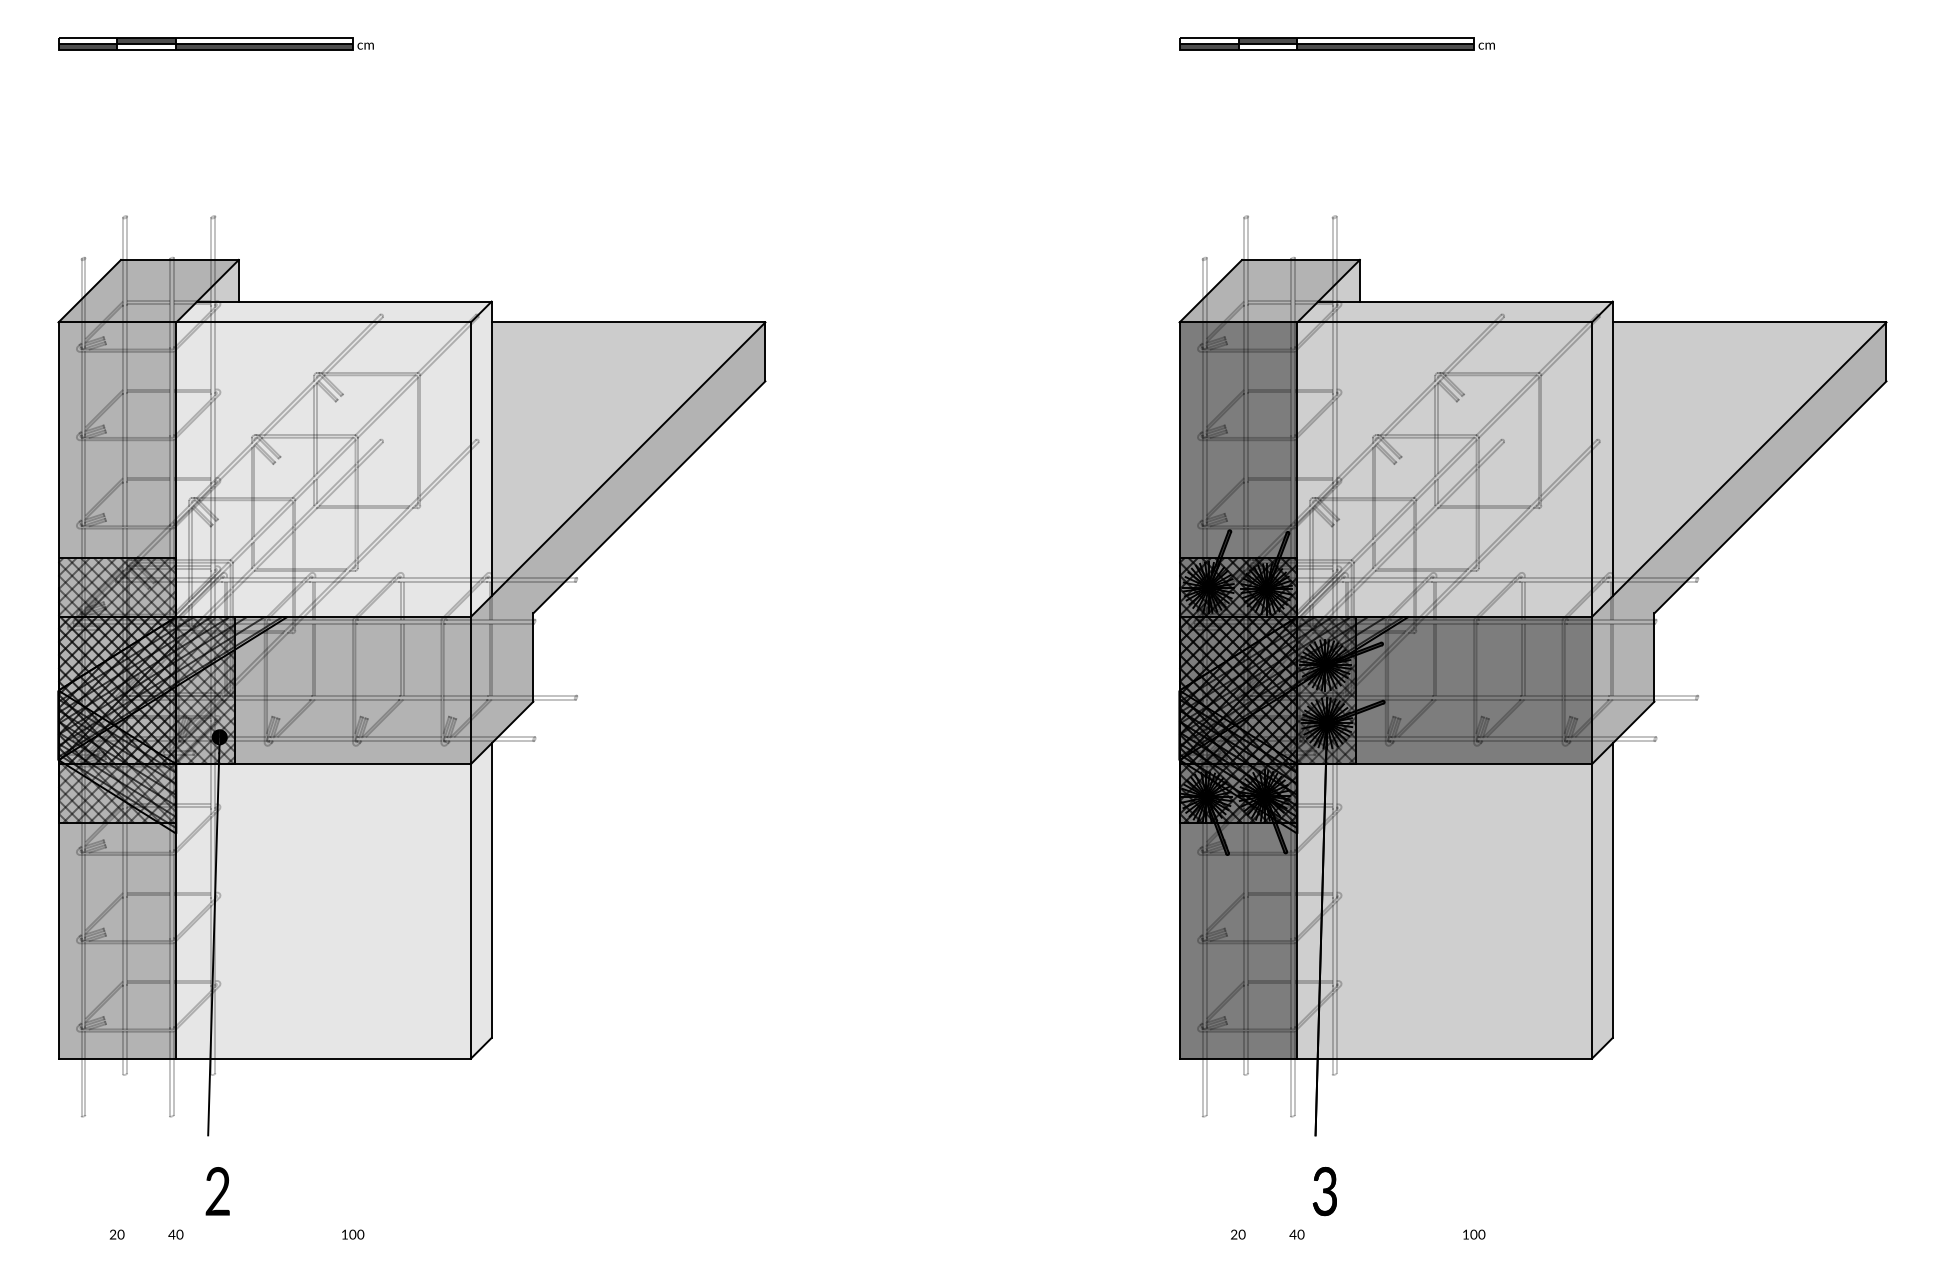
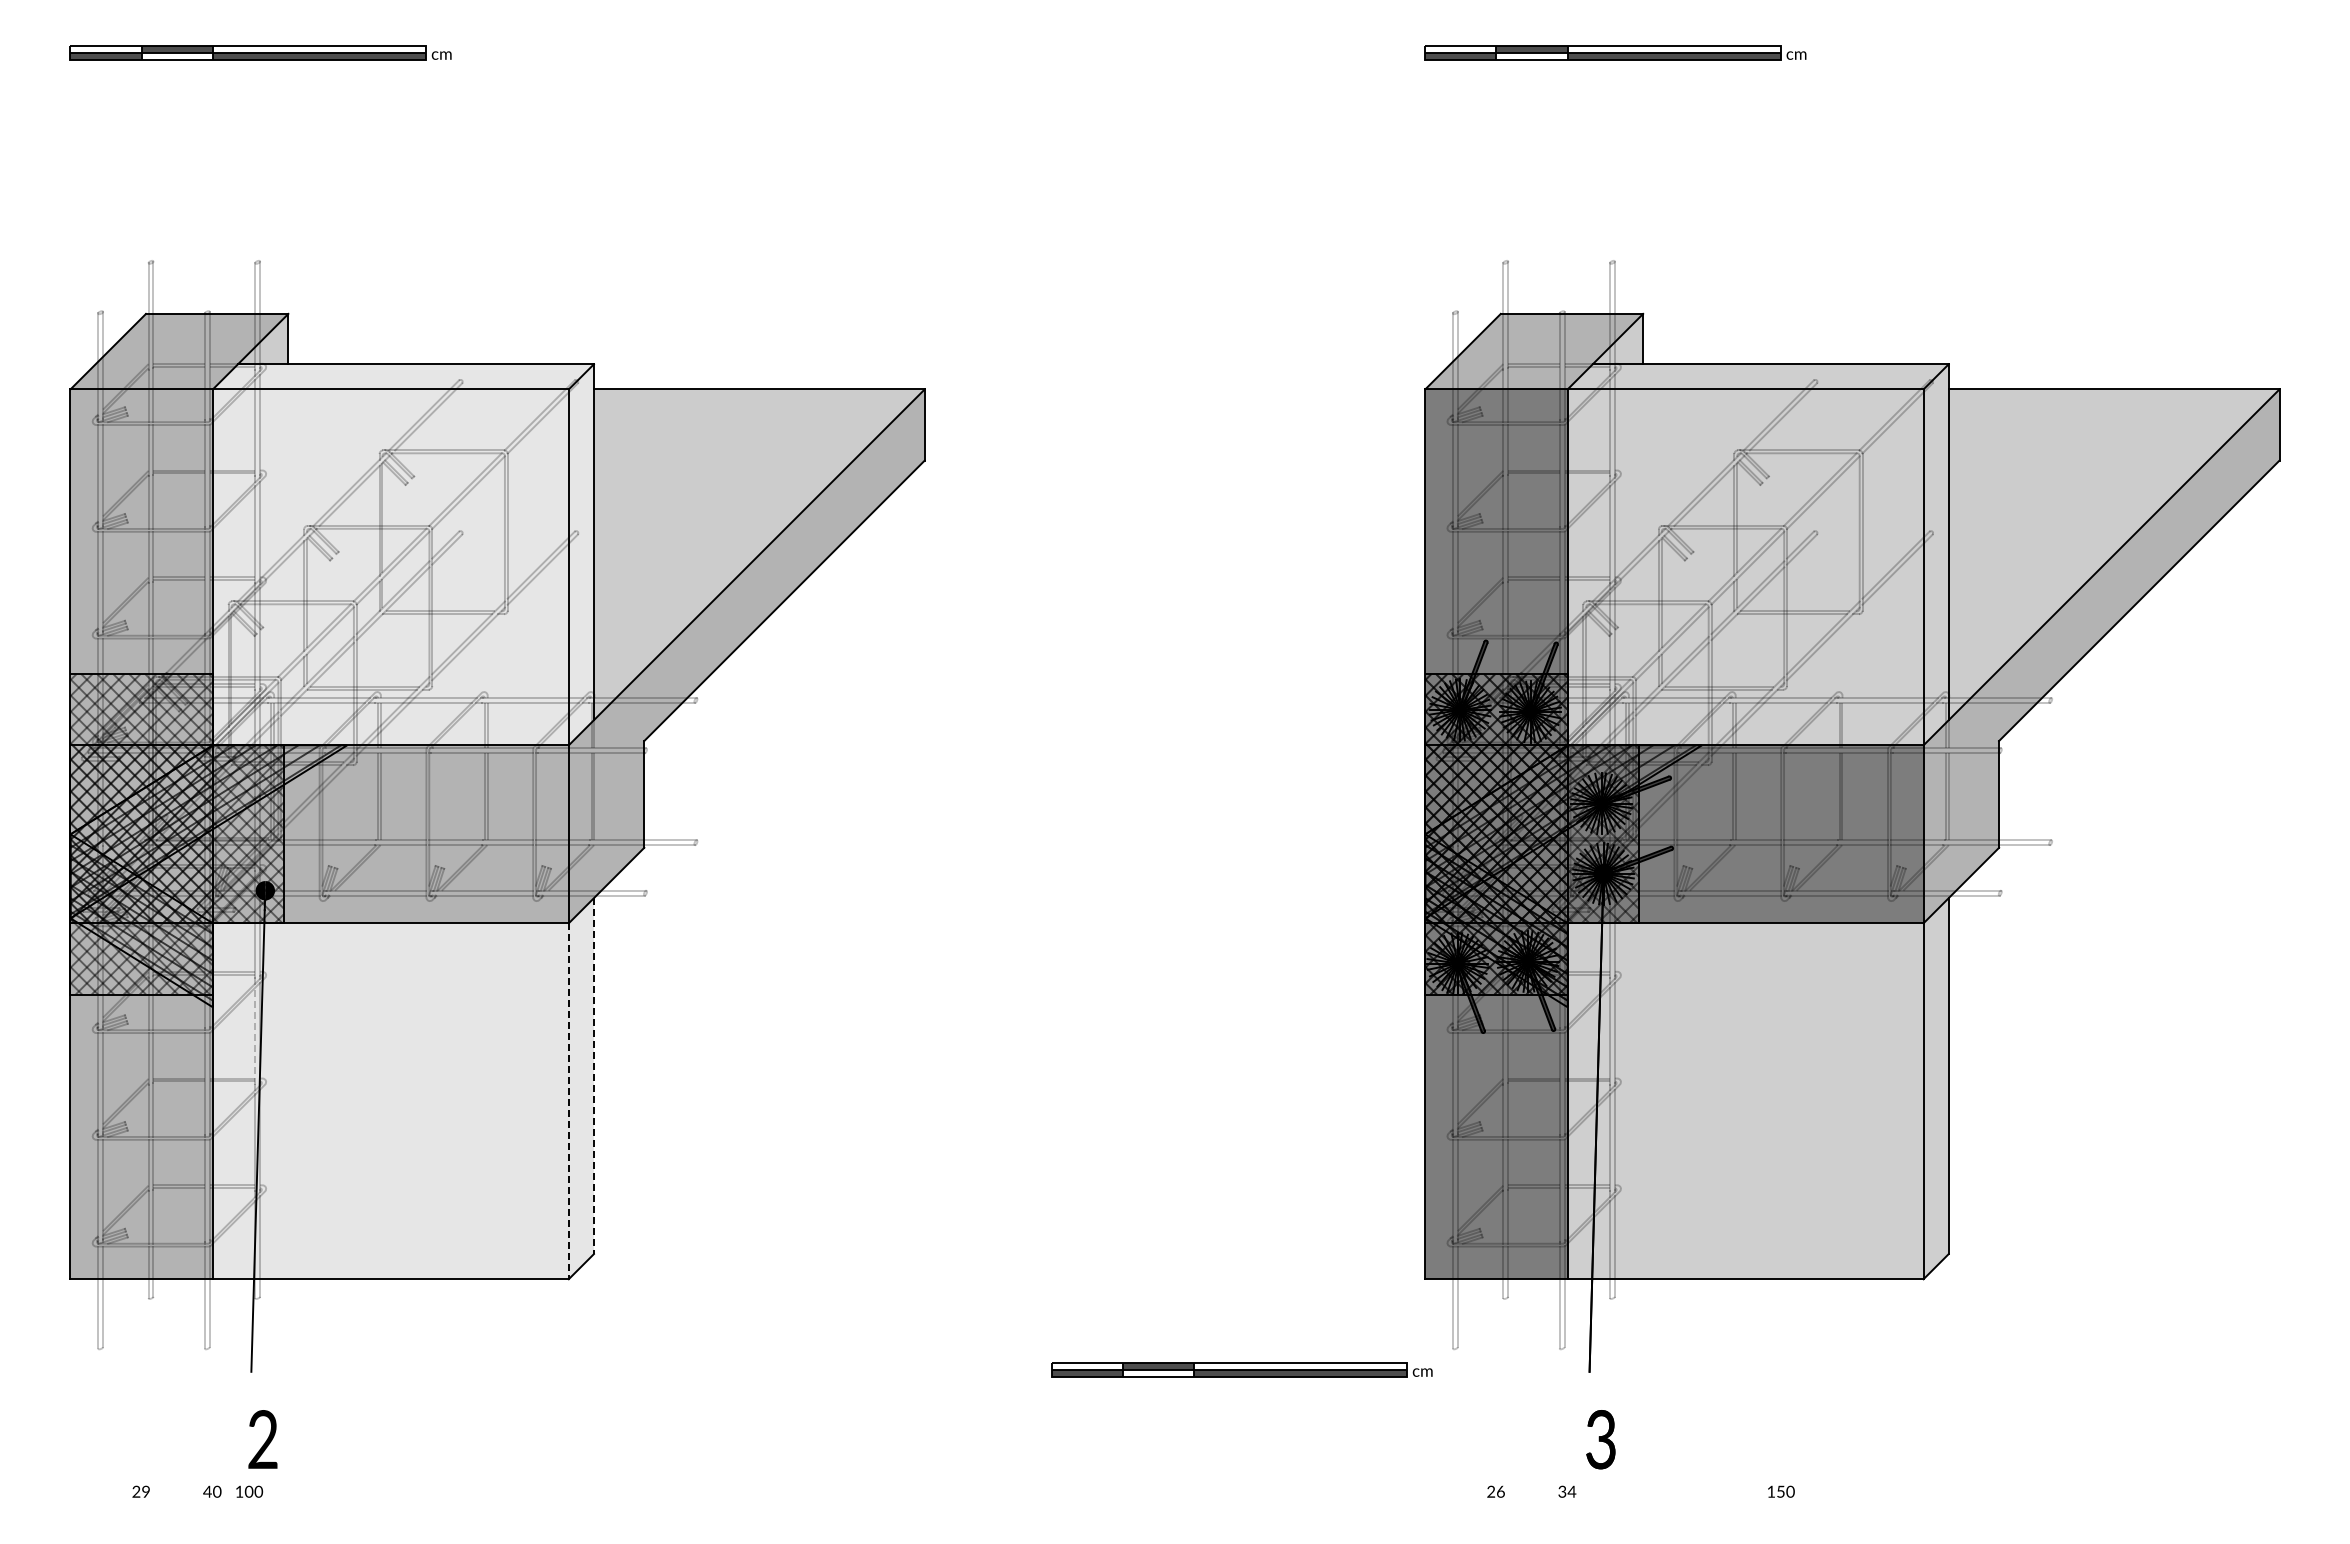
line: (211, 857) -> (255, 1035), solid -> dashed
line: (491, 890) -> (593, 1076), solid -> dashed
line: (470, 911) -> (568, 1101), solid -> dashed
part: (1027, 1133) -> (1241, 1369), added
text: (1241, 1233) -> (1500, 1490), 20 -> 26
text: (353, 1234) -> (249, 1491), moved
text: (1296, 1234) -> (1566, 1491), 40 -> 34
text: (1473, 1234) -> (1780, 1491), 100 -> 150
text: (120, 1235) -> (145, 1492), 20 -> 29

